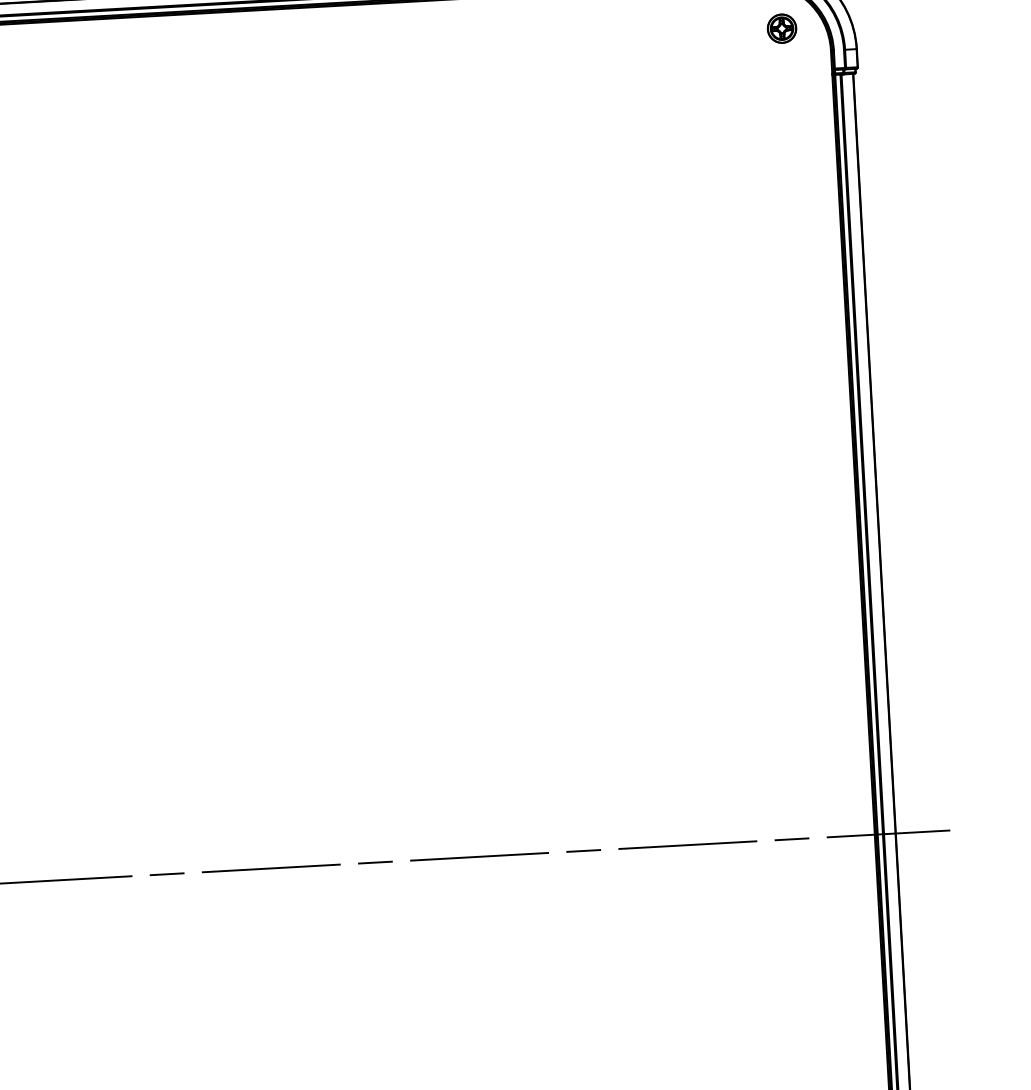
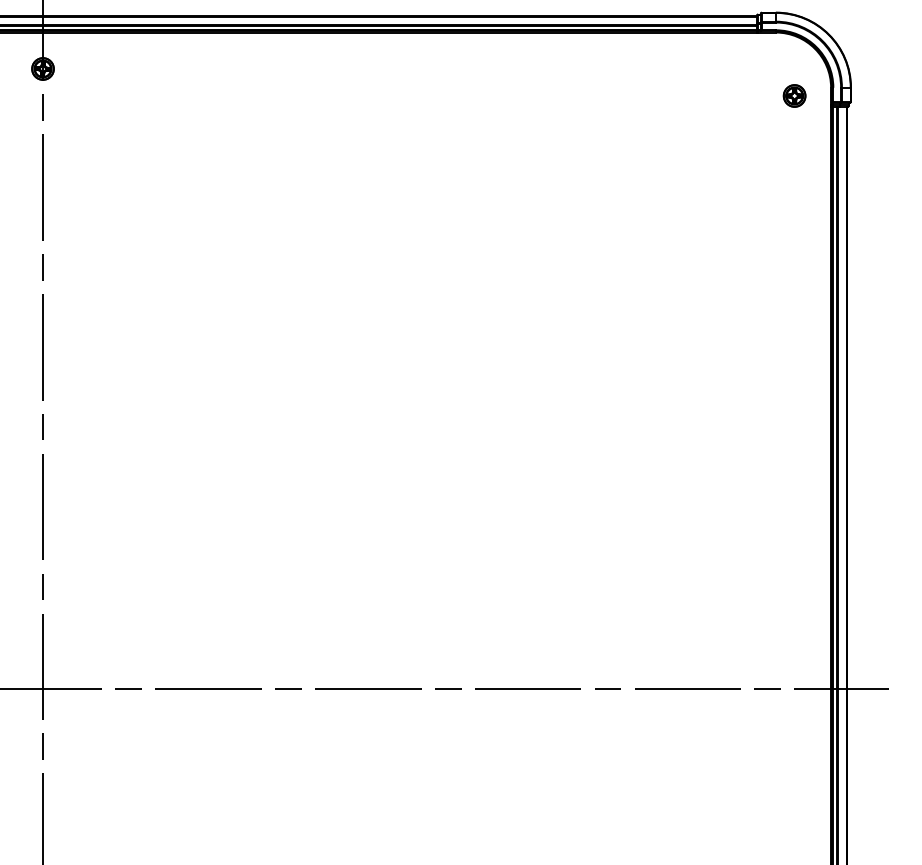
part: (781, 28) -> (794, 95), moved

